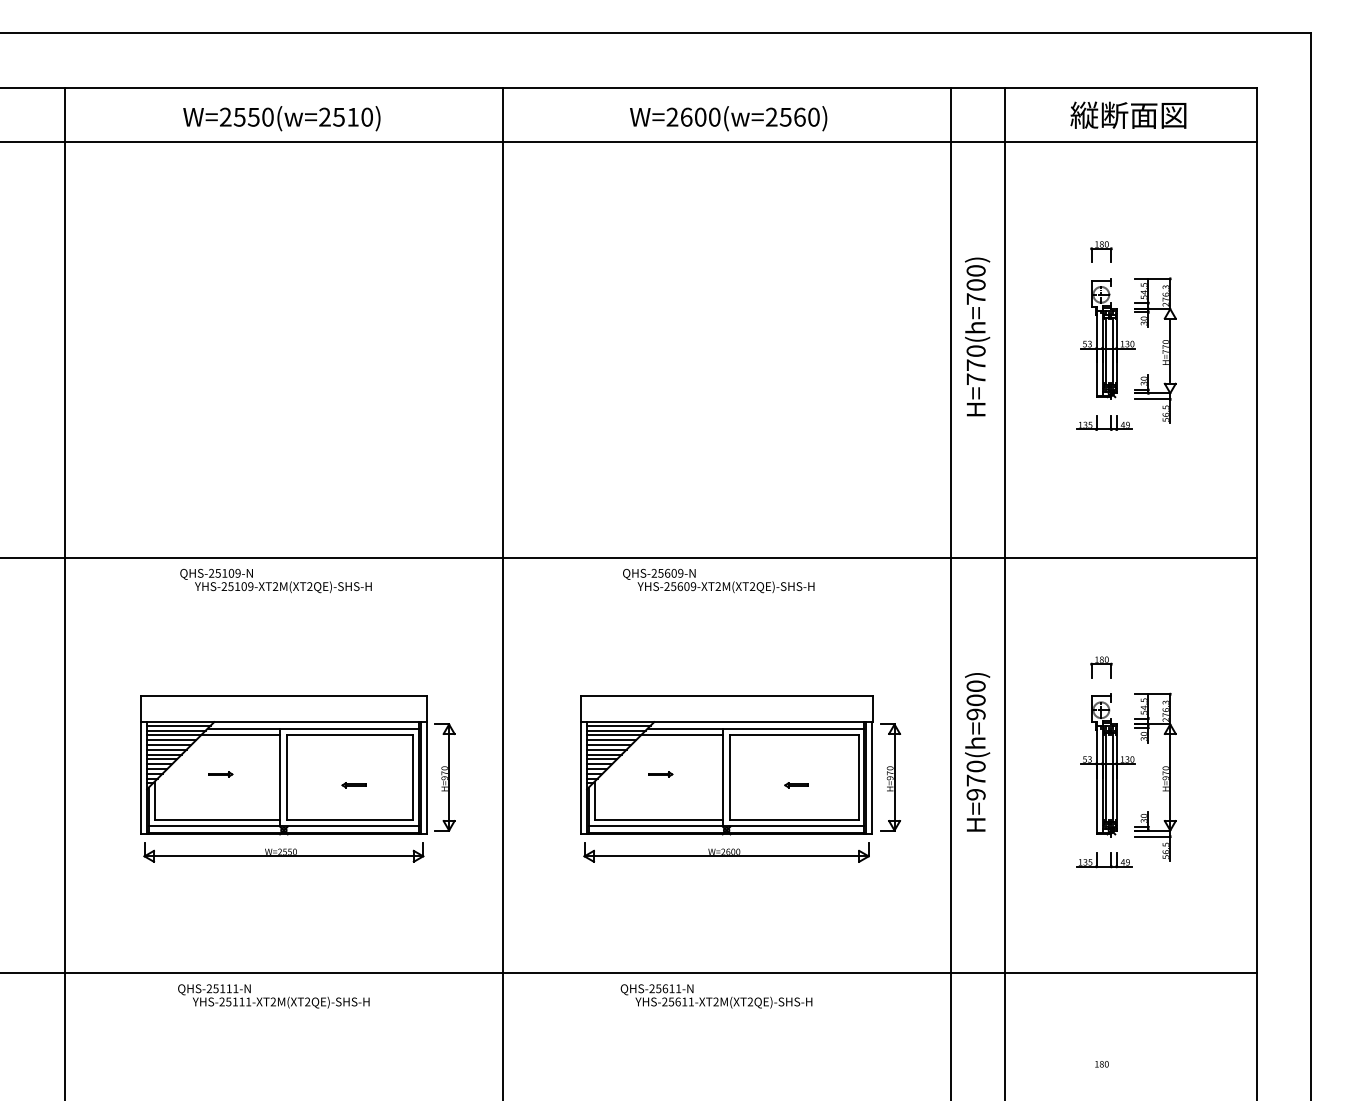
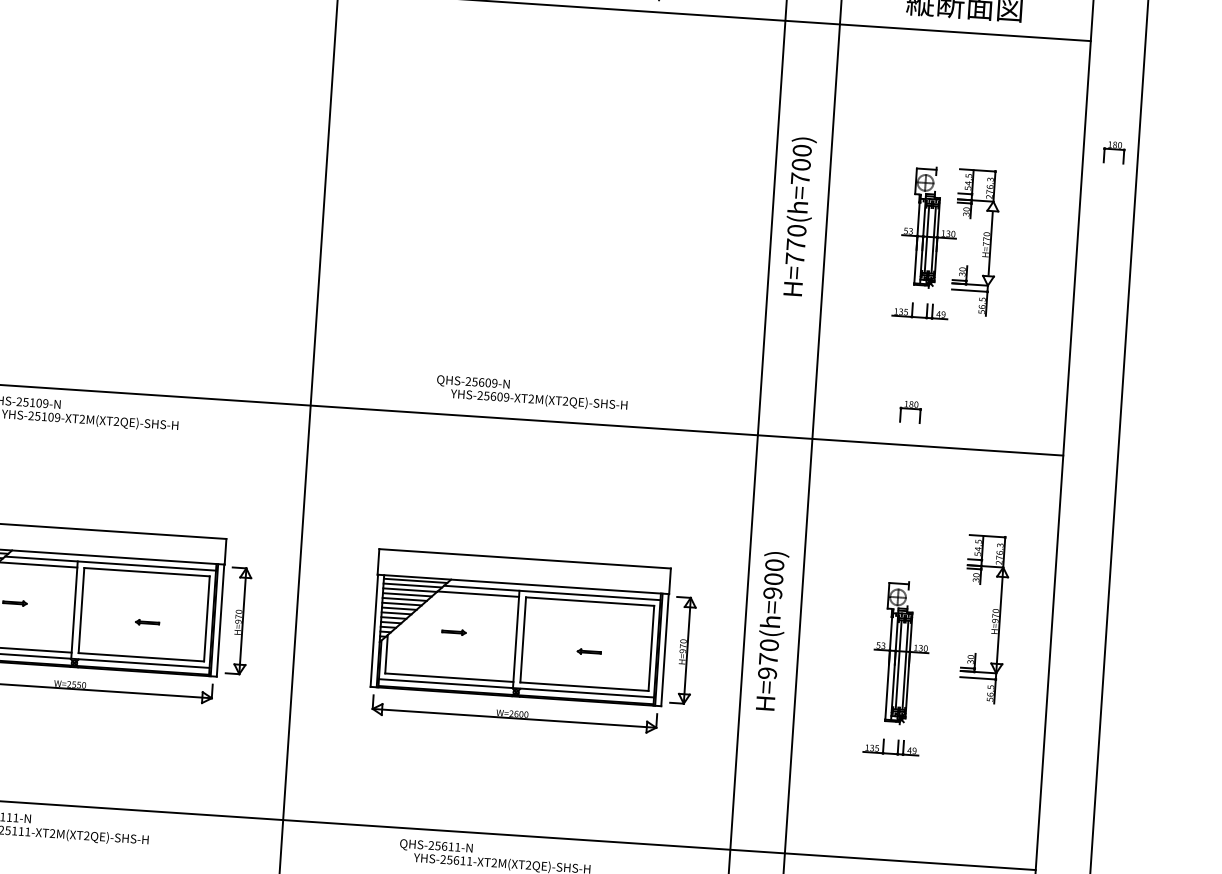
part: (1101, 251) -> (1114, 152), moved
text: (718, 581) -> (531, 393), moved
part: (1101, 667) -> (910, 412), moved
part: (1162, 775) -> (992, 617), moved

